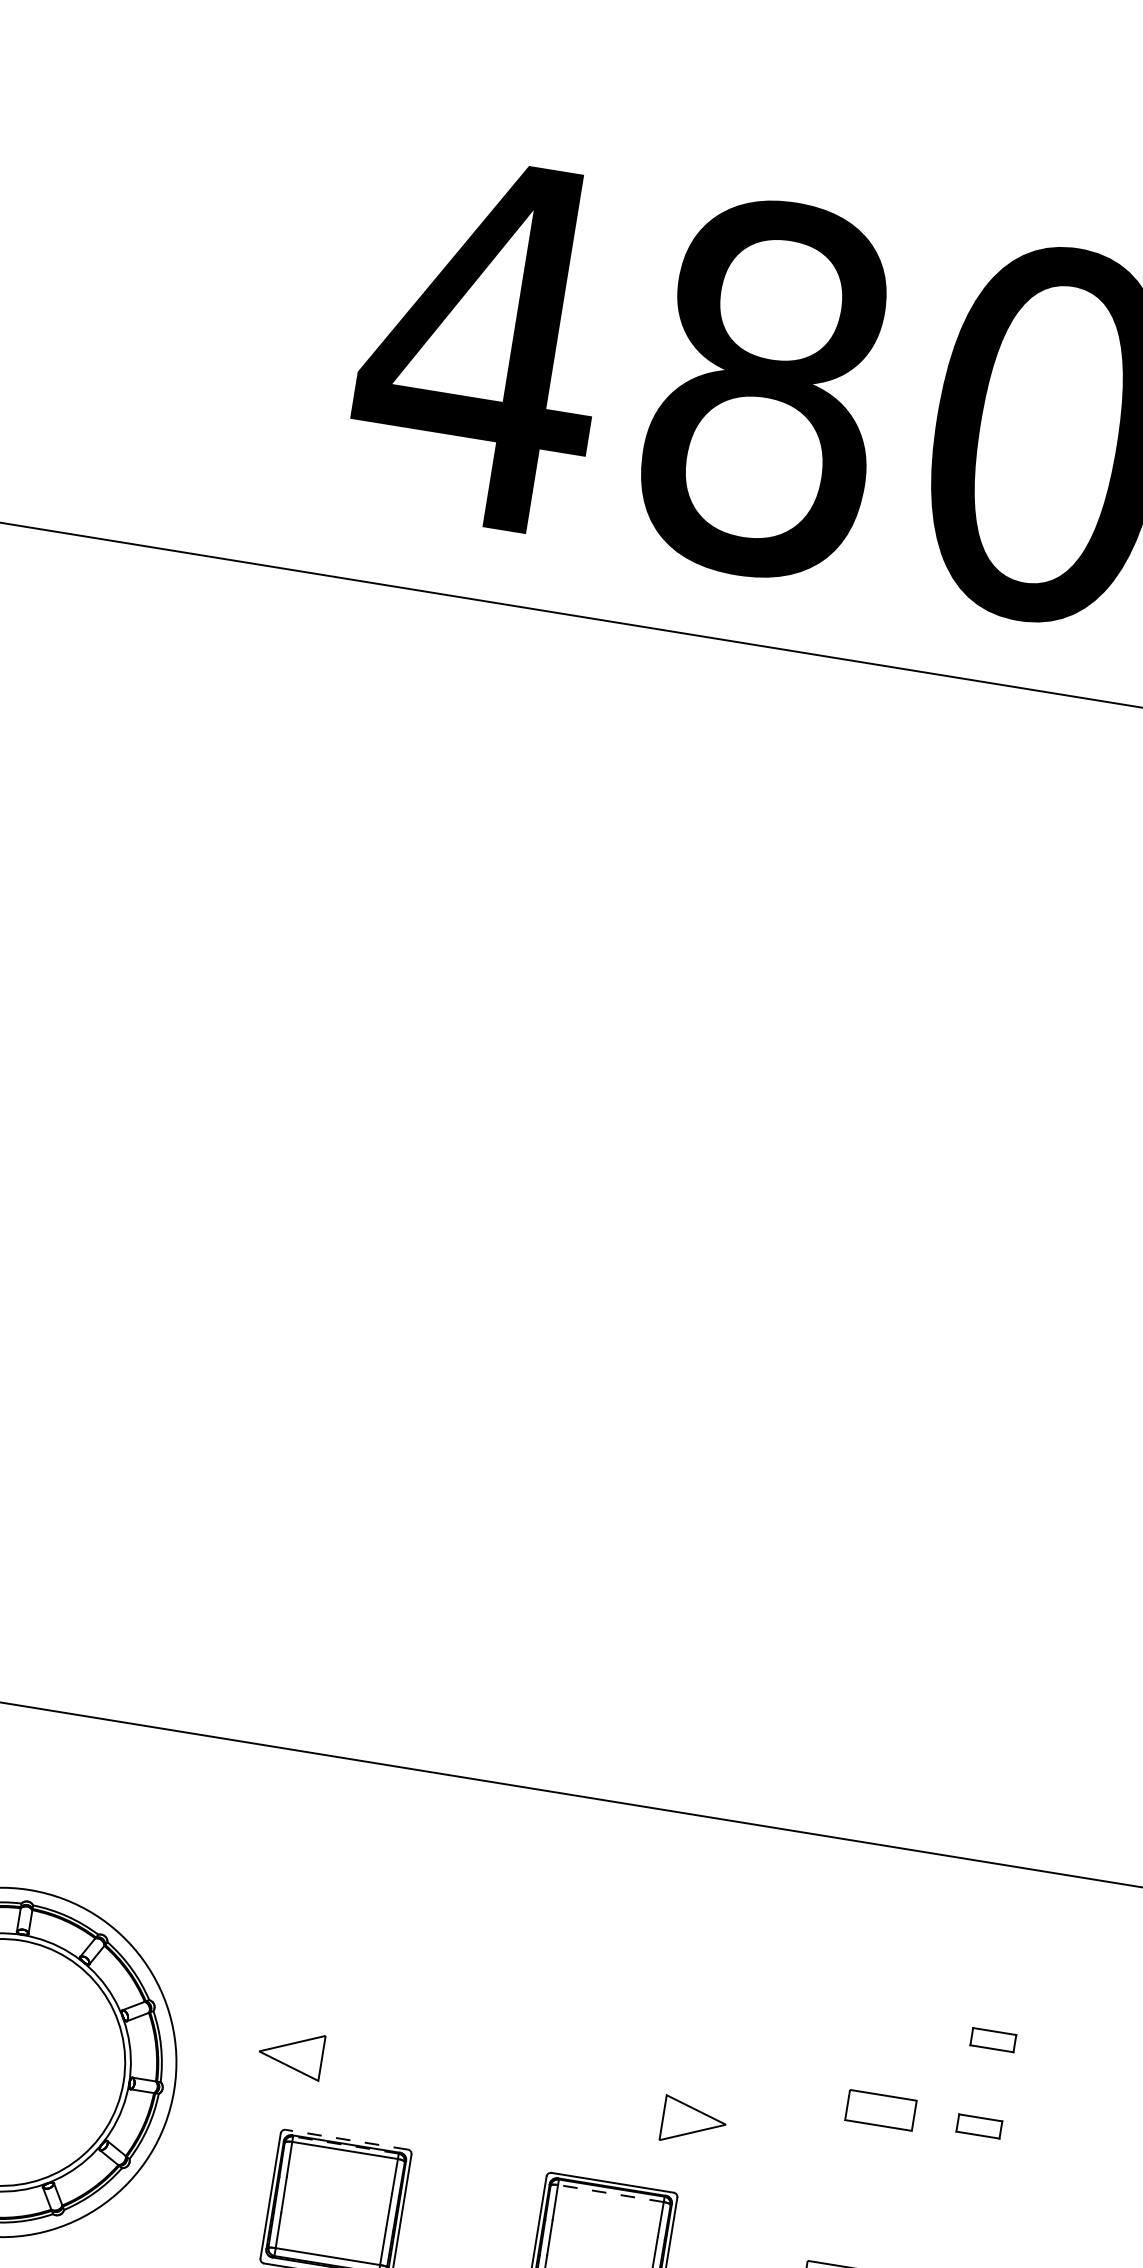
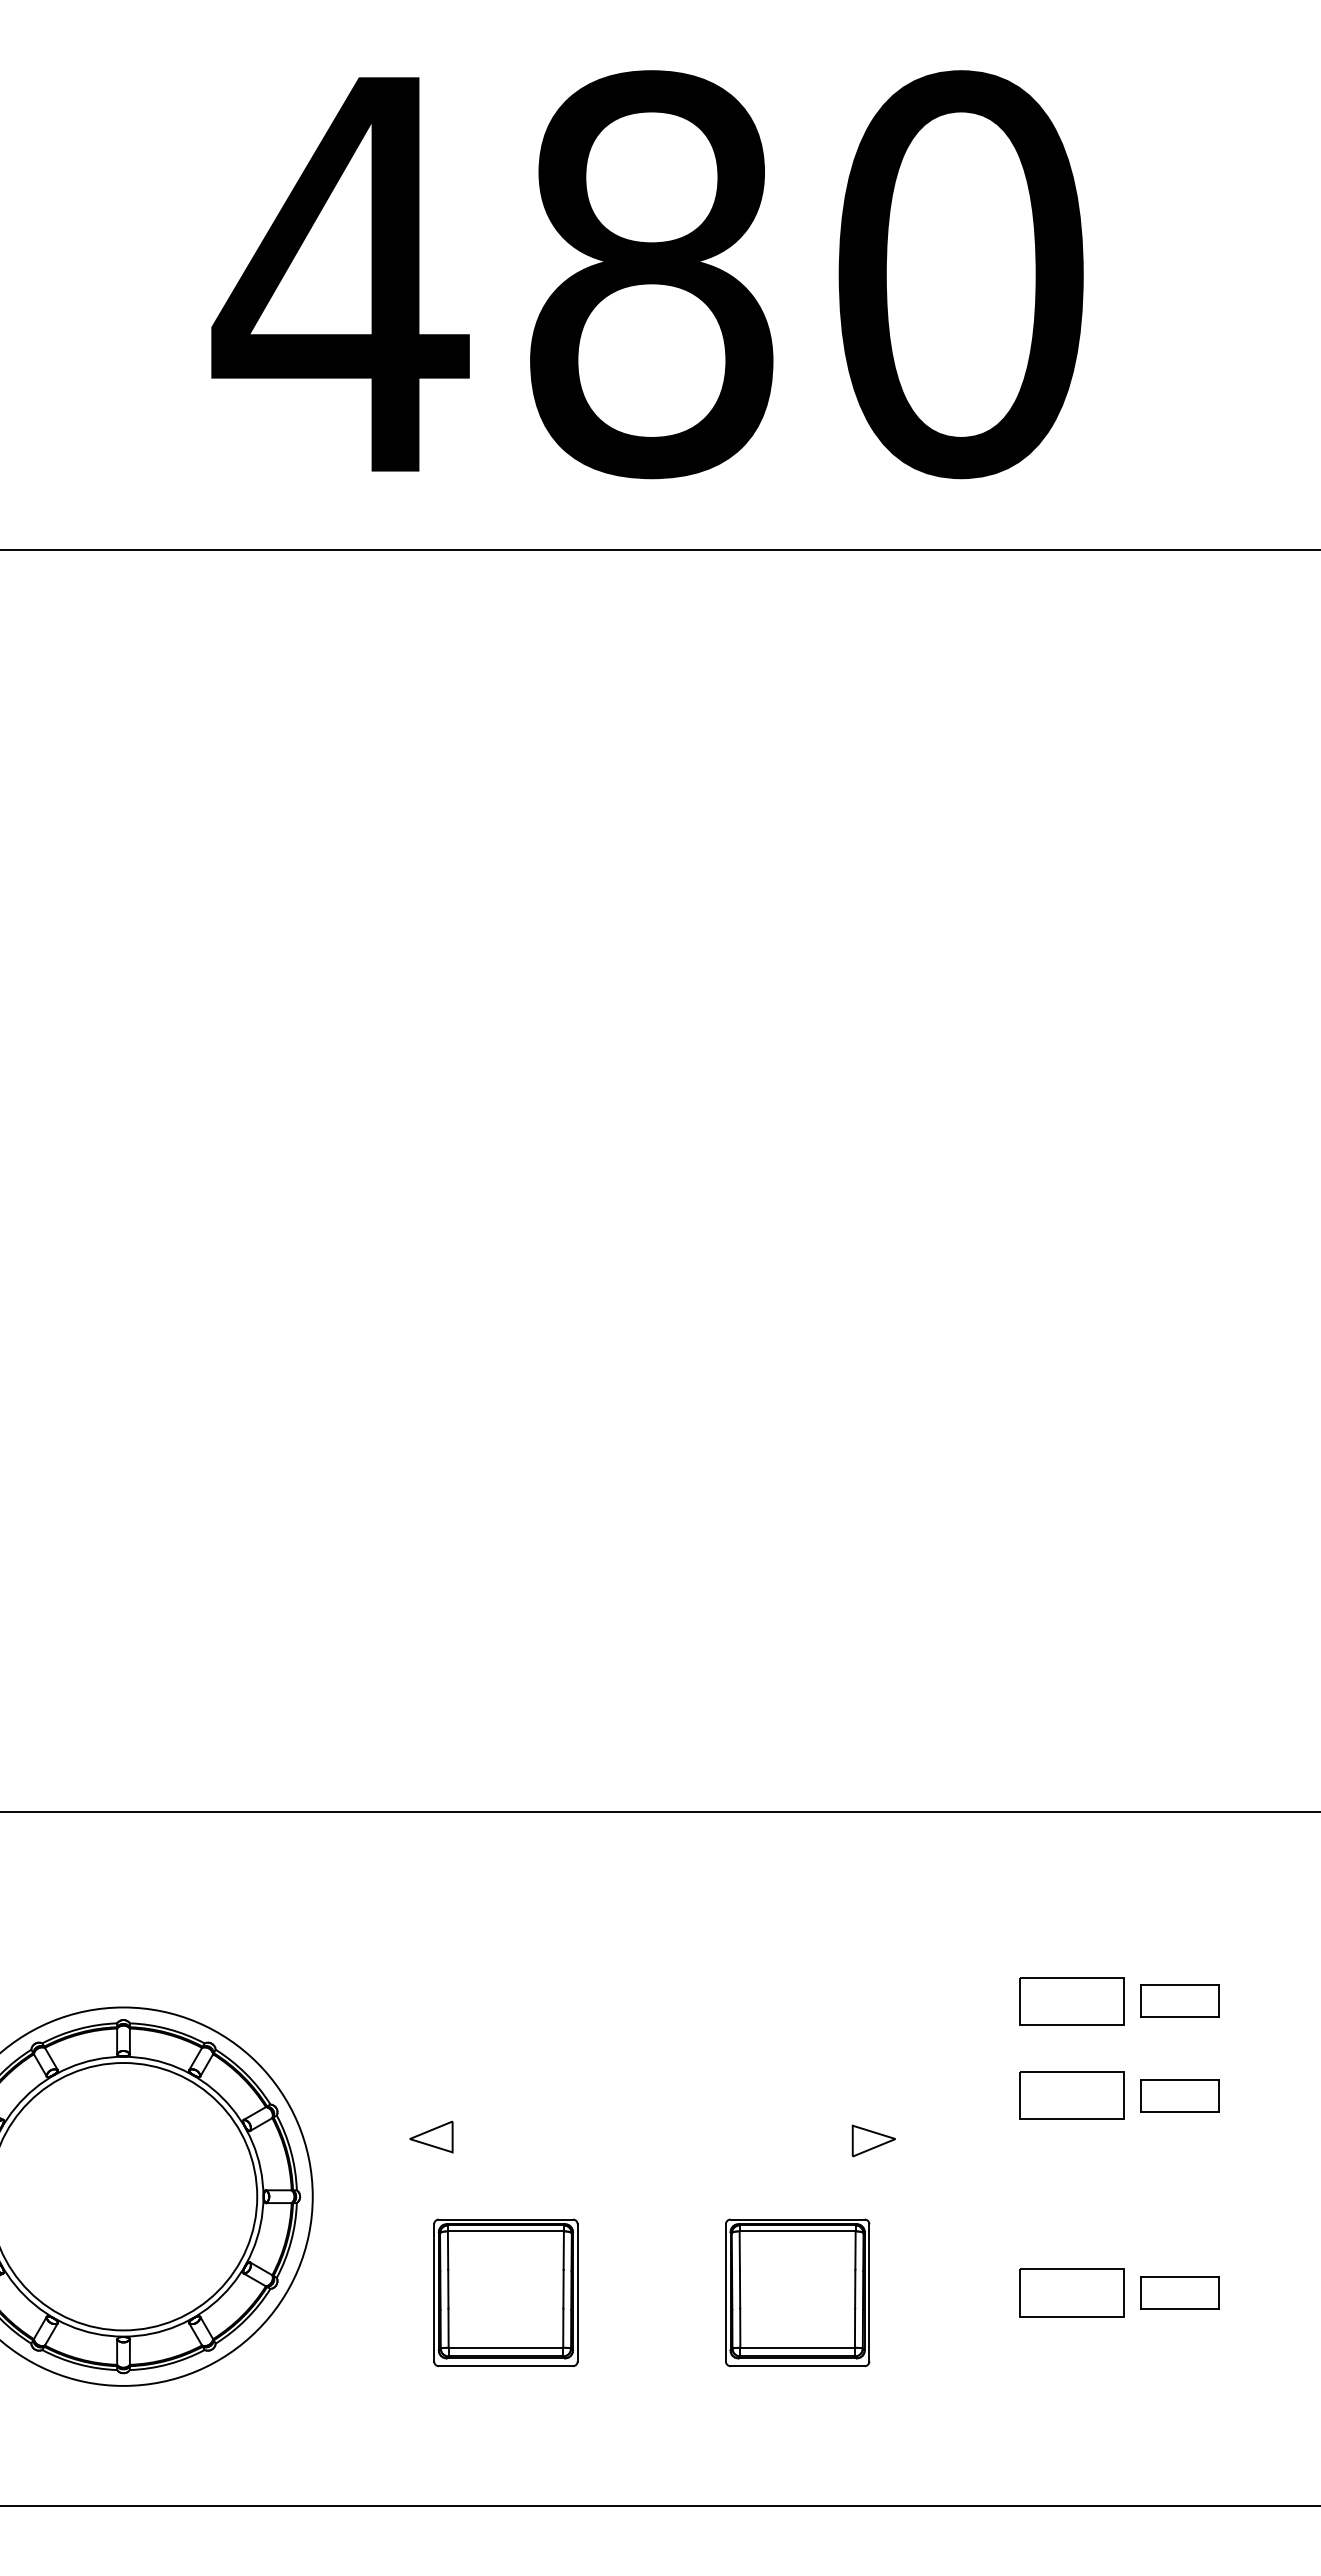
part: (894, 2024) -> (1071, 2001), added
part: (992, 2039) -> (1179, 2000), size x1.67
part: (291, 2053) -> (431, 2136), size x0.62
part: (880, 2110) -> (1071, 2095), size x1.43
part: (693, 2121) -> (873, 2140), size x0.62
part: (978, 2126) -> (1179, 2095), size x1.67
line: (346, 2139) -> (505, 2219), dashed -> solid
line: (345, 2145) -> (505, 2225), dashed -> solid
line: (610, 2193) -> (797, 2231), dashed -> solid

